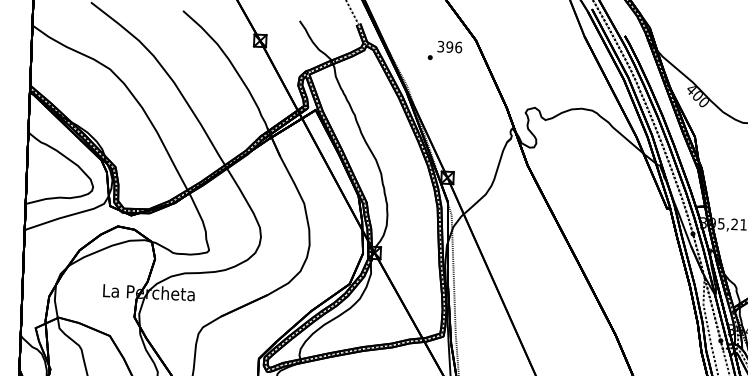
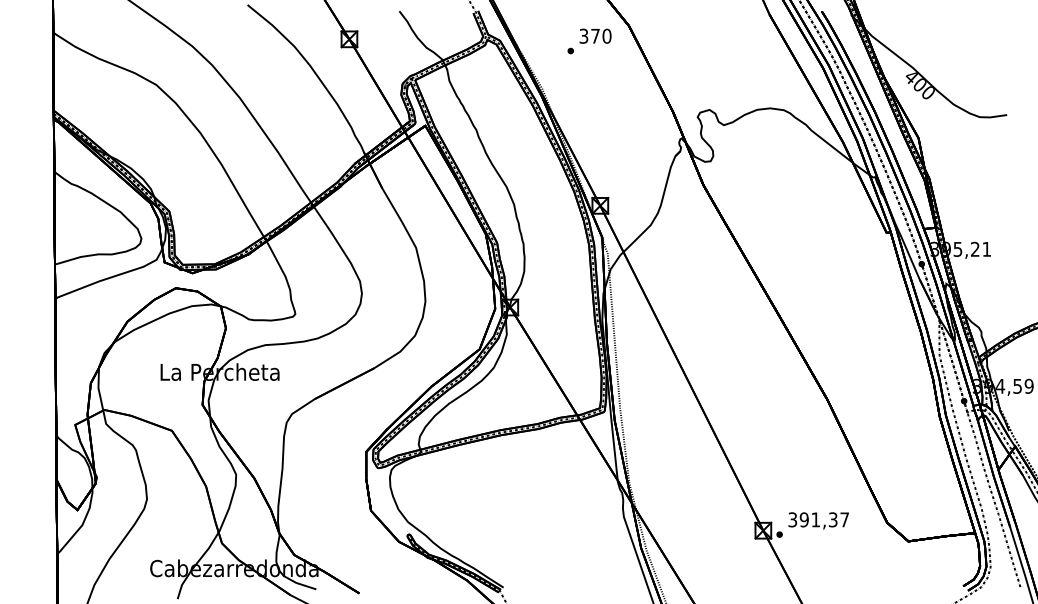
text: (454, 46) -> (601, 35), 396 -> 370

